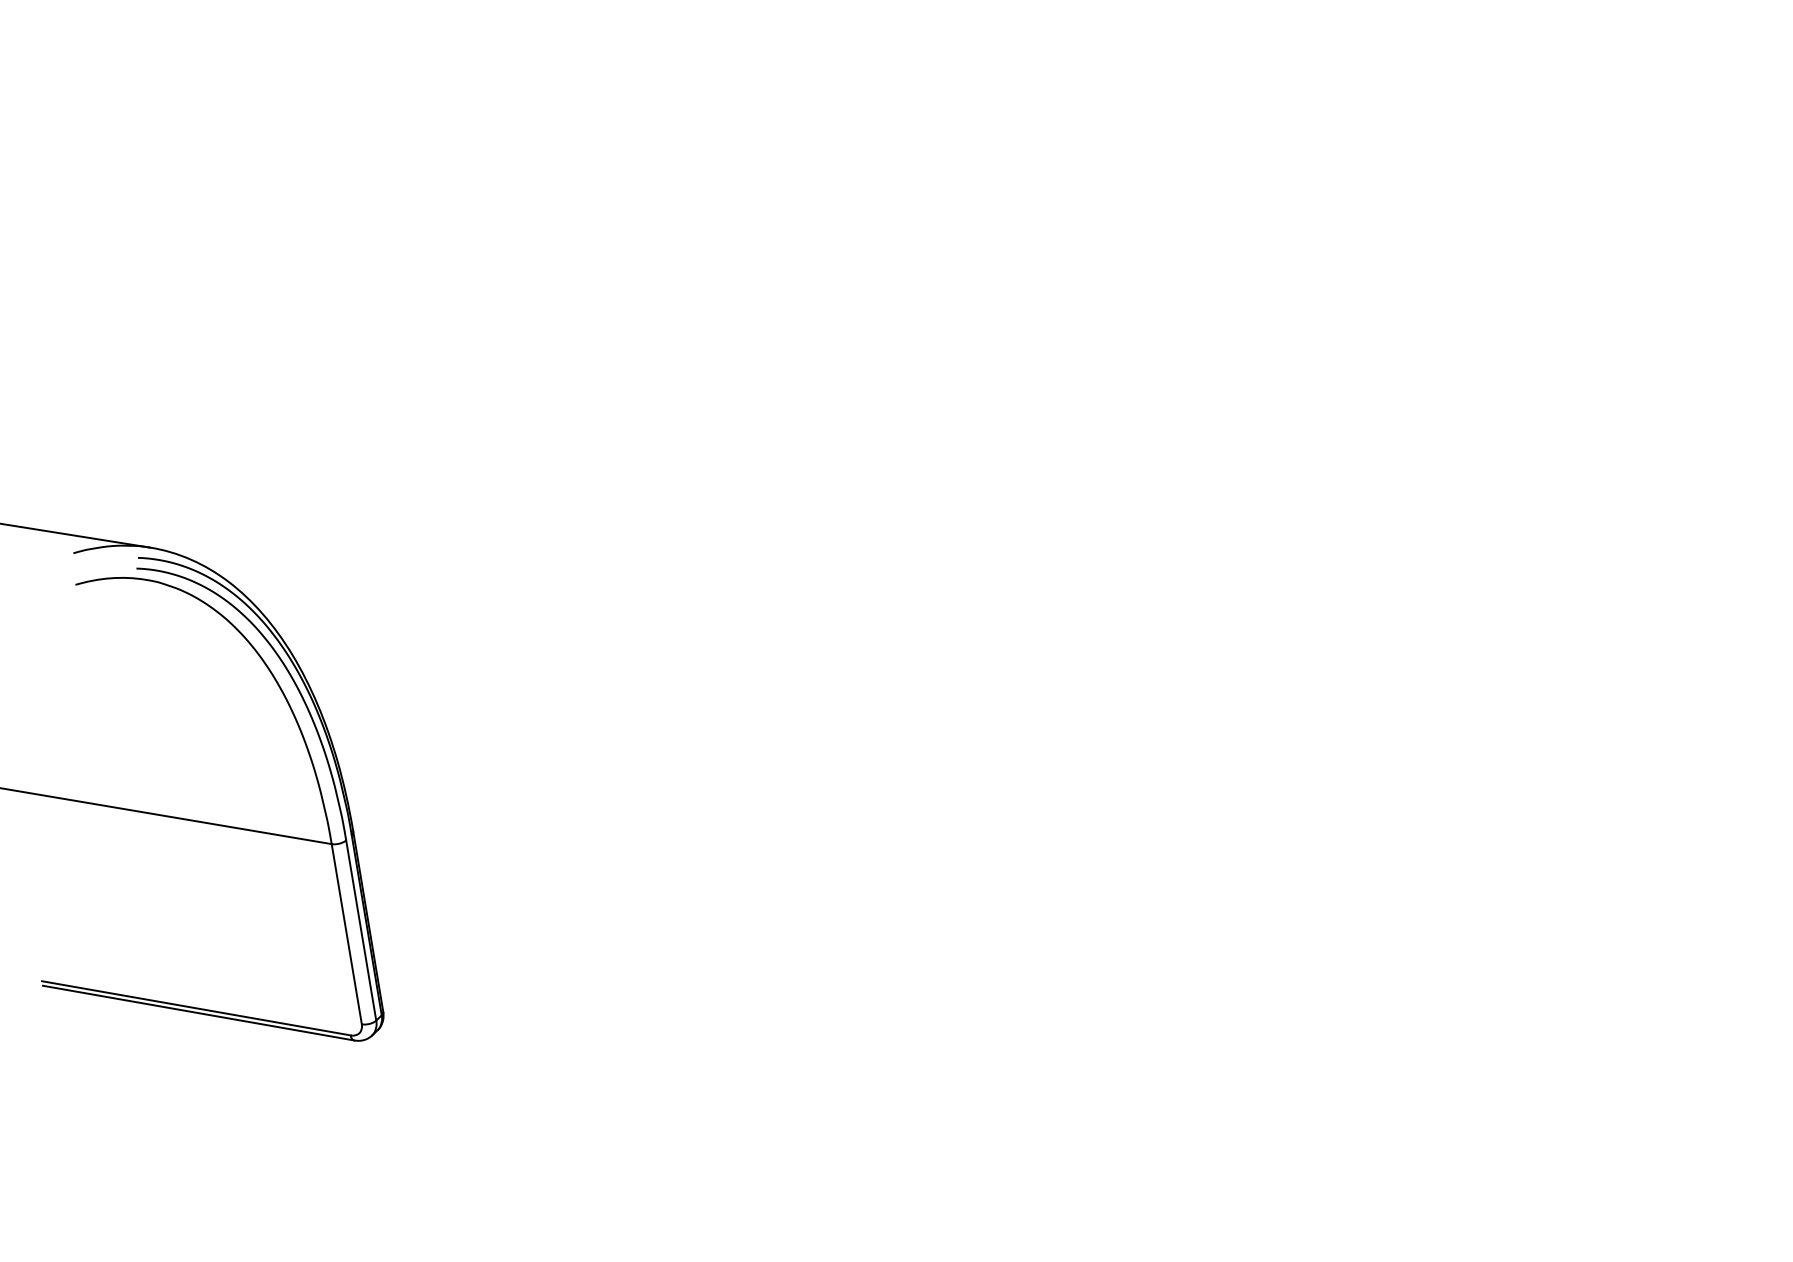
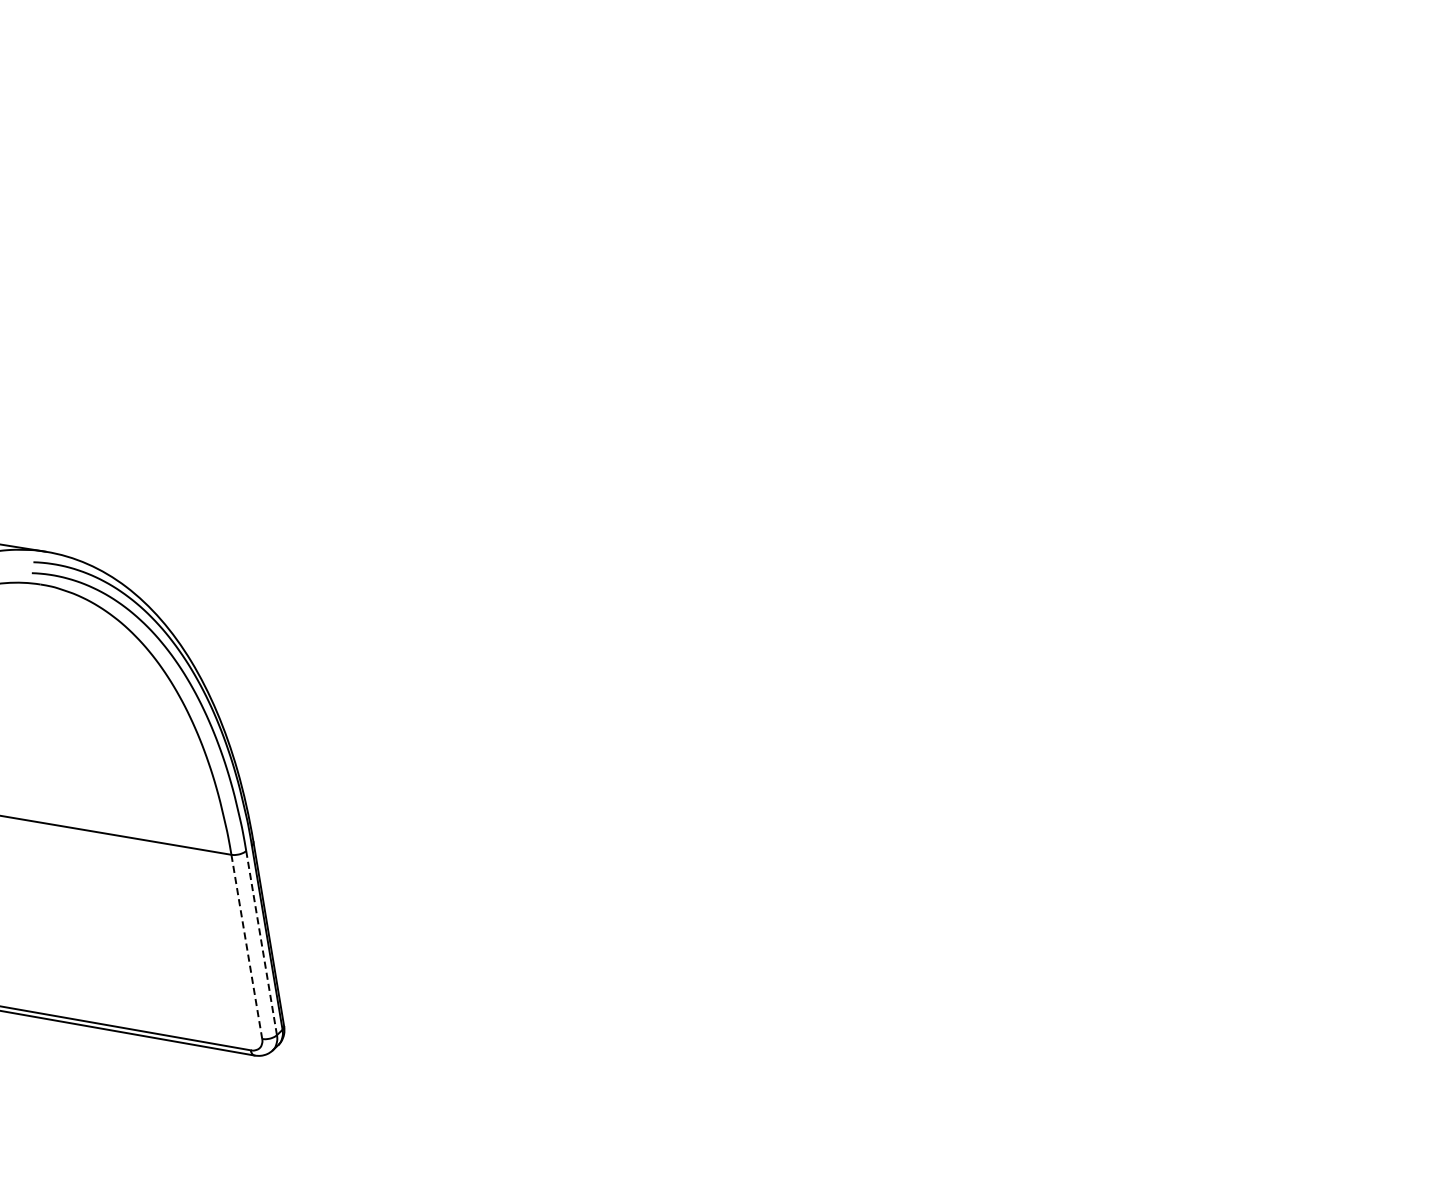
line: (361, 930) -> (261, 943), solid -> dashed
line: (346, 934) -> (246, 947), solid -> dashed

